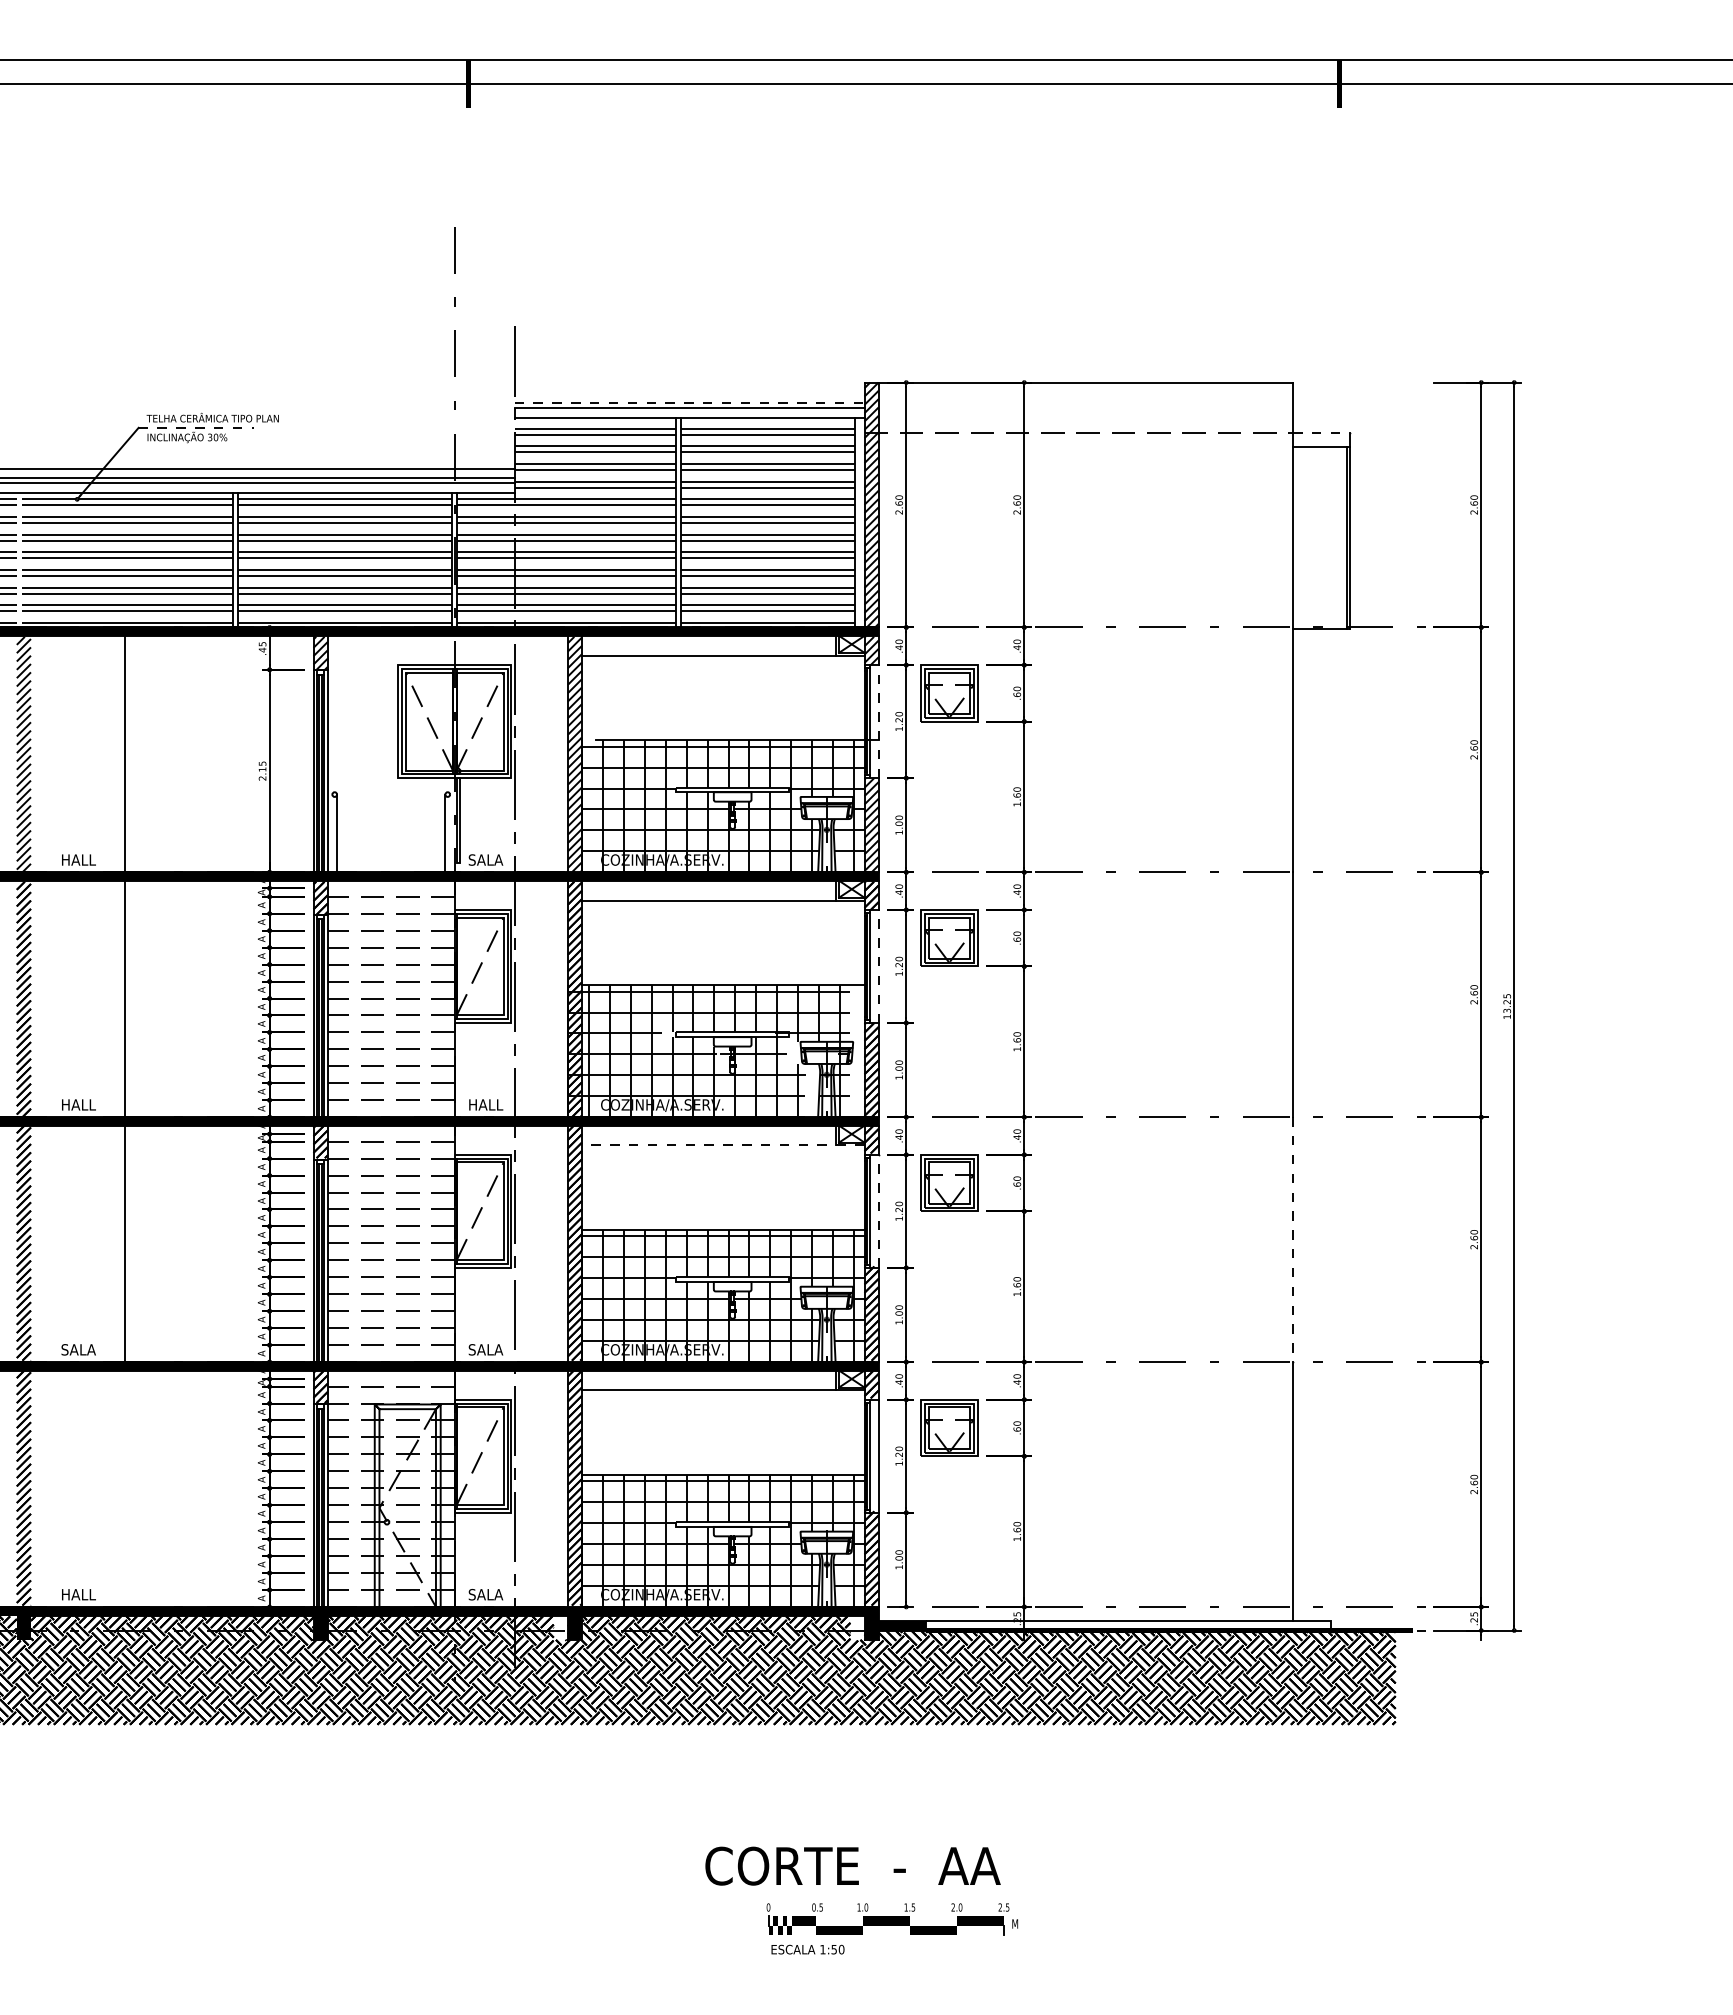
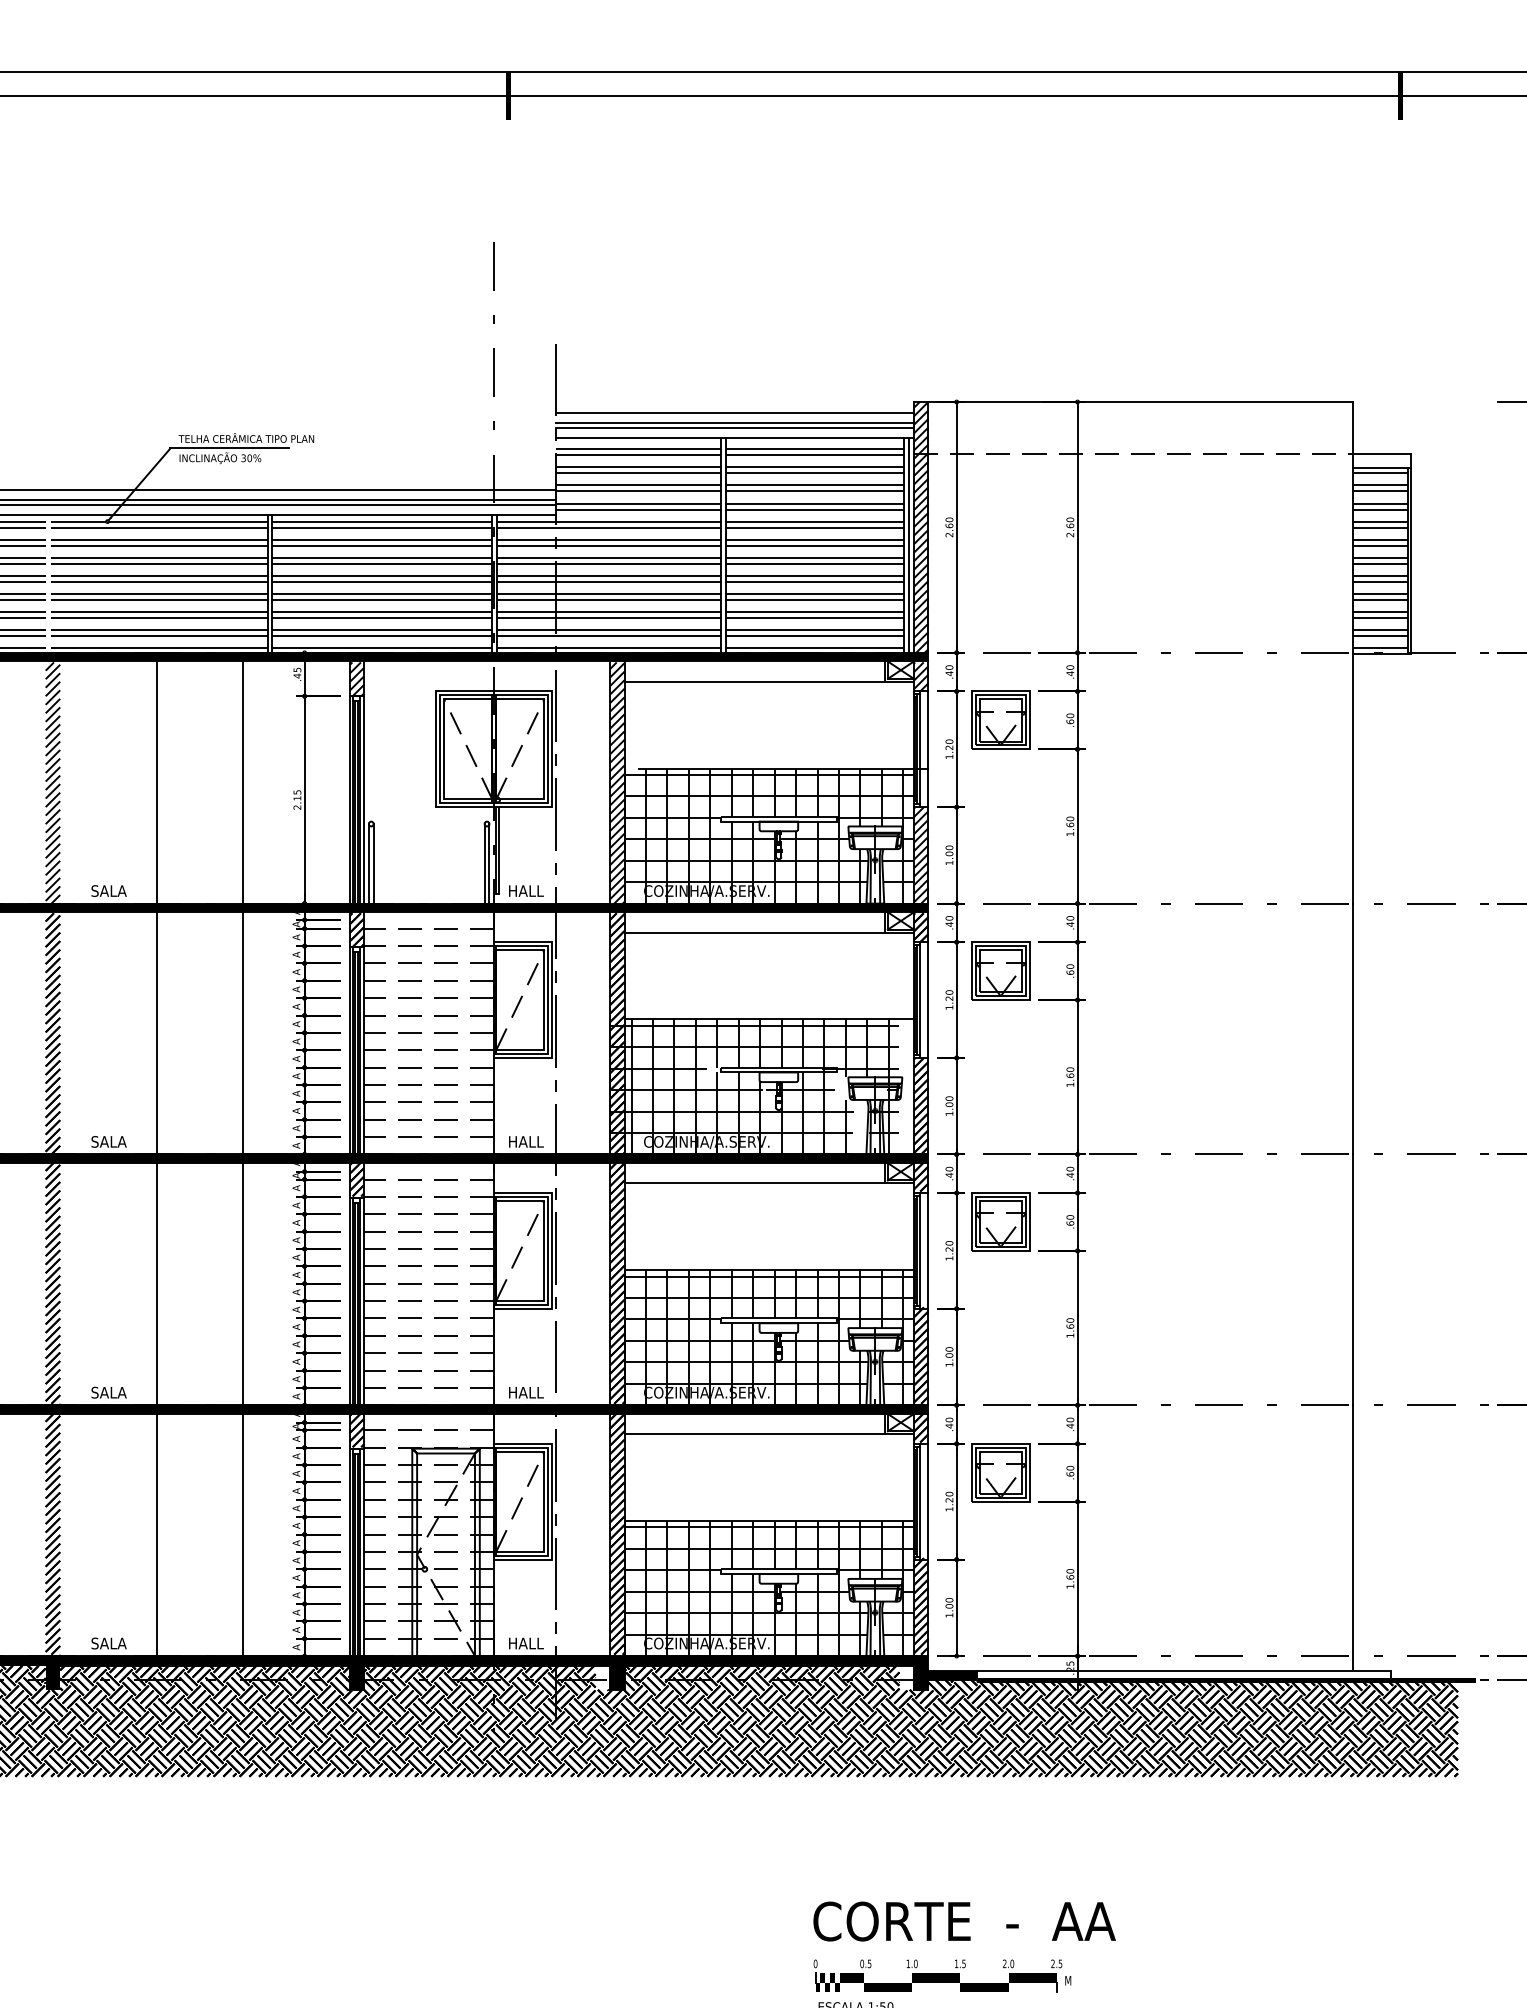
line: (689, 393) -> (734, 413), added
line: (689, 402) -> (734, 422), dashed -> solid
line: (196, 427) -> (229, 448), dashed -> solid
line: (1321, 433) -> (1381, 454), dashed -> solid
line: (859, 522) -> (908, 545), added
hatch: (1319, 537) -> (1379, 560), added
line: (878, 721) -> (928, 749), dashed -> solid
line: (209, 753) -> (243, 781), added
line: (332, 833) -> (369, 863), added
line: (450, 833) -> (489, 863), added
text: (78, 859) -> (108, 890), HALL -> SALA
text: (485, 859) -> (525, 890), SALA -> HALL
line: (878, 966) -> (928, 1000), dashed -> solid
line: (209, 998) -> (243, 1032), added
text: (78, 1104) -> (108, 1141), HALL -> SALA
line: (722, 1145) -> (768, 1183), dashed -> solid
line: (878, 1211) -> (928, 1251), dashed -> solid
line: (1293, 1240) -> (1353, 1280), dashed -> solid
line: (209, 1243) -> (243, 1283), added
text: (485, 1349) -> (525, 1392), SALA -> HALL
line: (125, 1488) -> (157, 1534), added
line: (209, 1488) -> (243, 1534), added
text: (78, 1594) -> (108, 1643), HALL -> SALA
text: (485, 1594) -> (525, 1643), SALA -> HALL
text: (852, 1865) -> (964, 1920), moved

